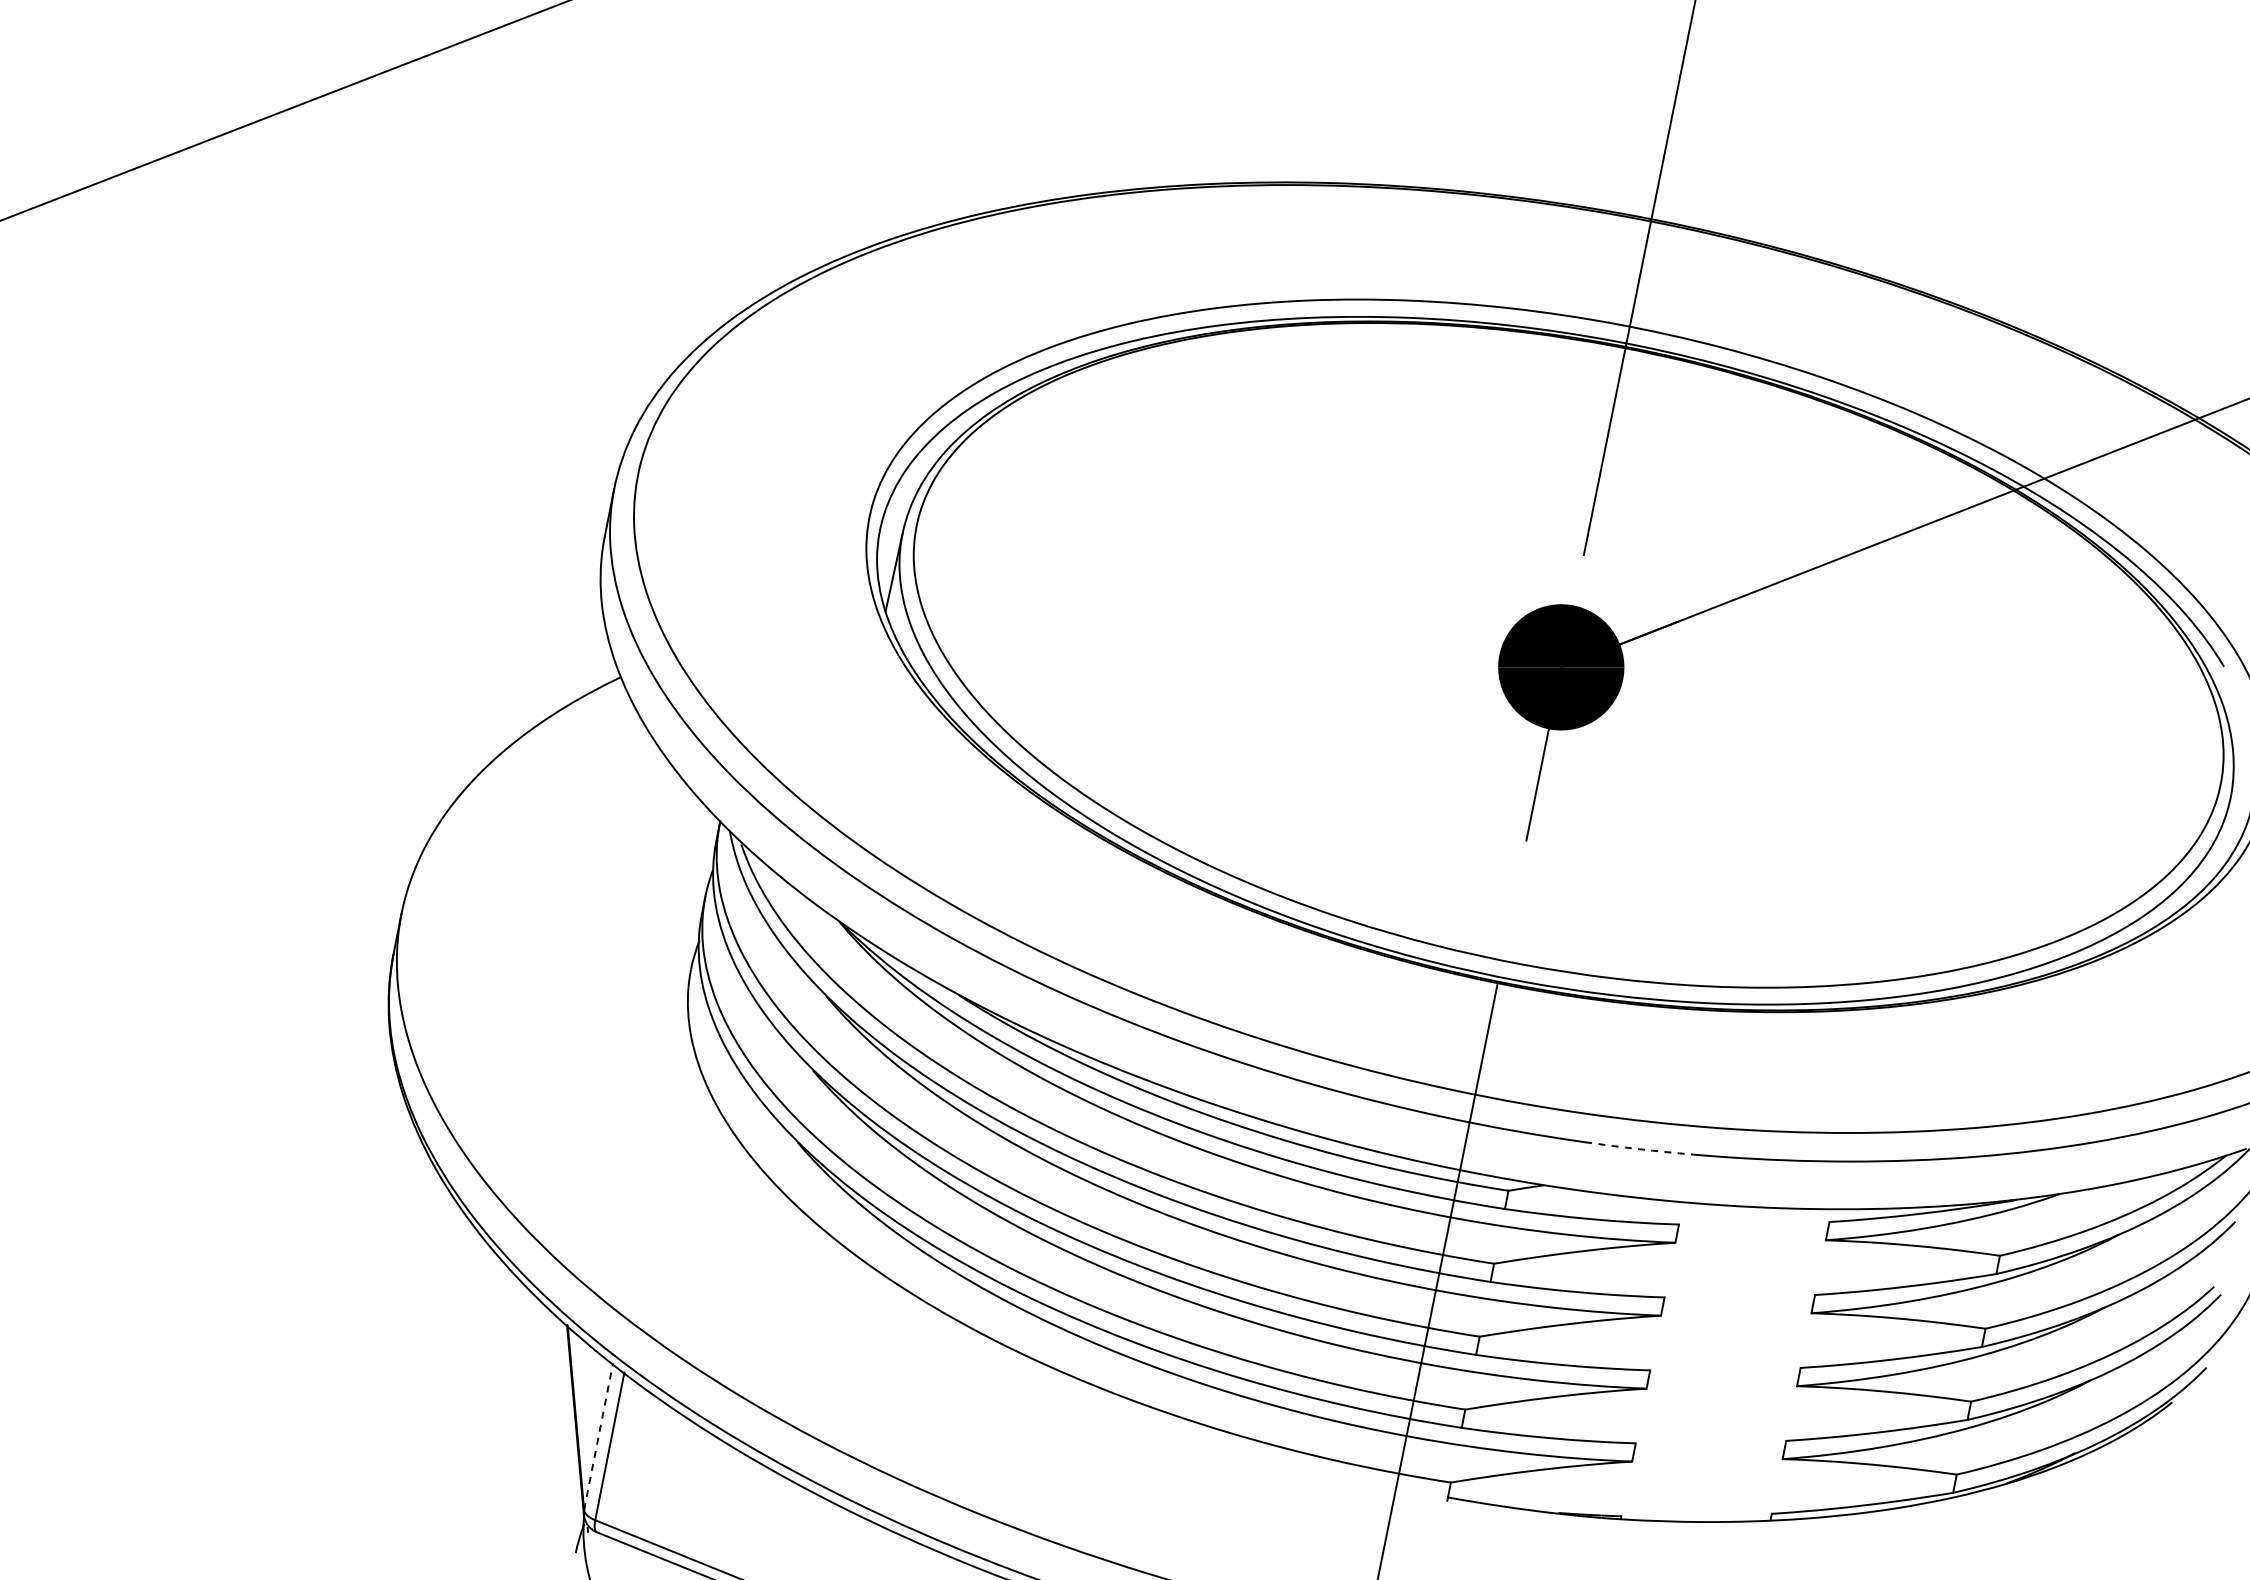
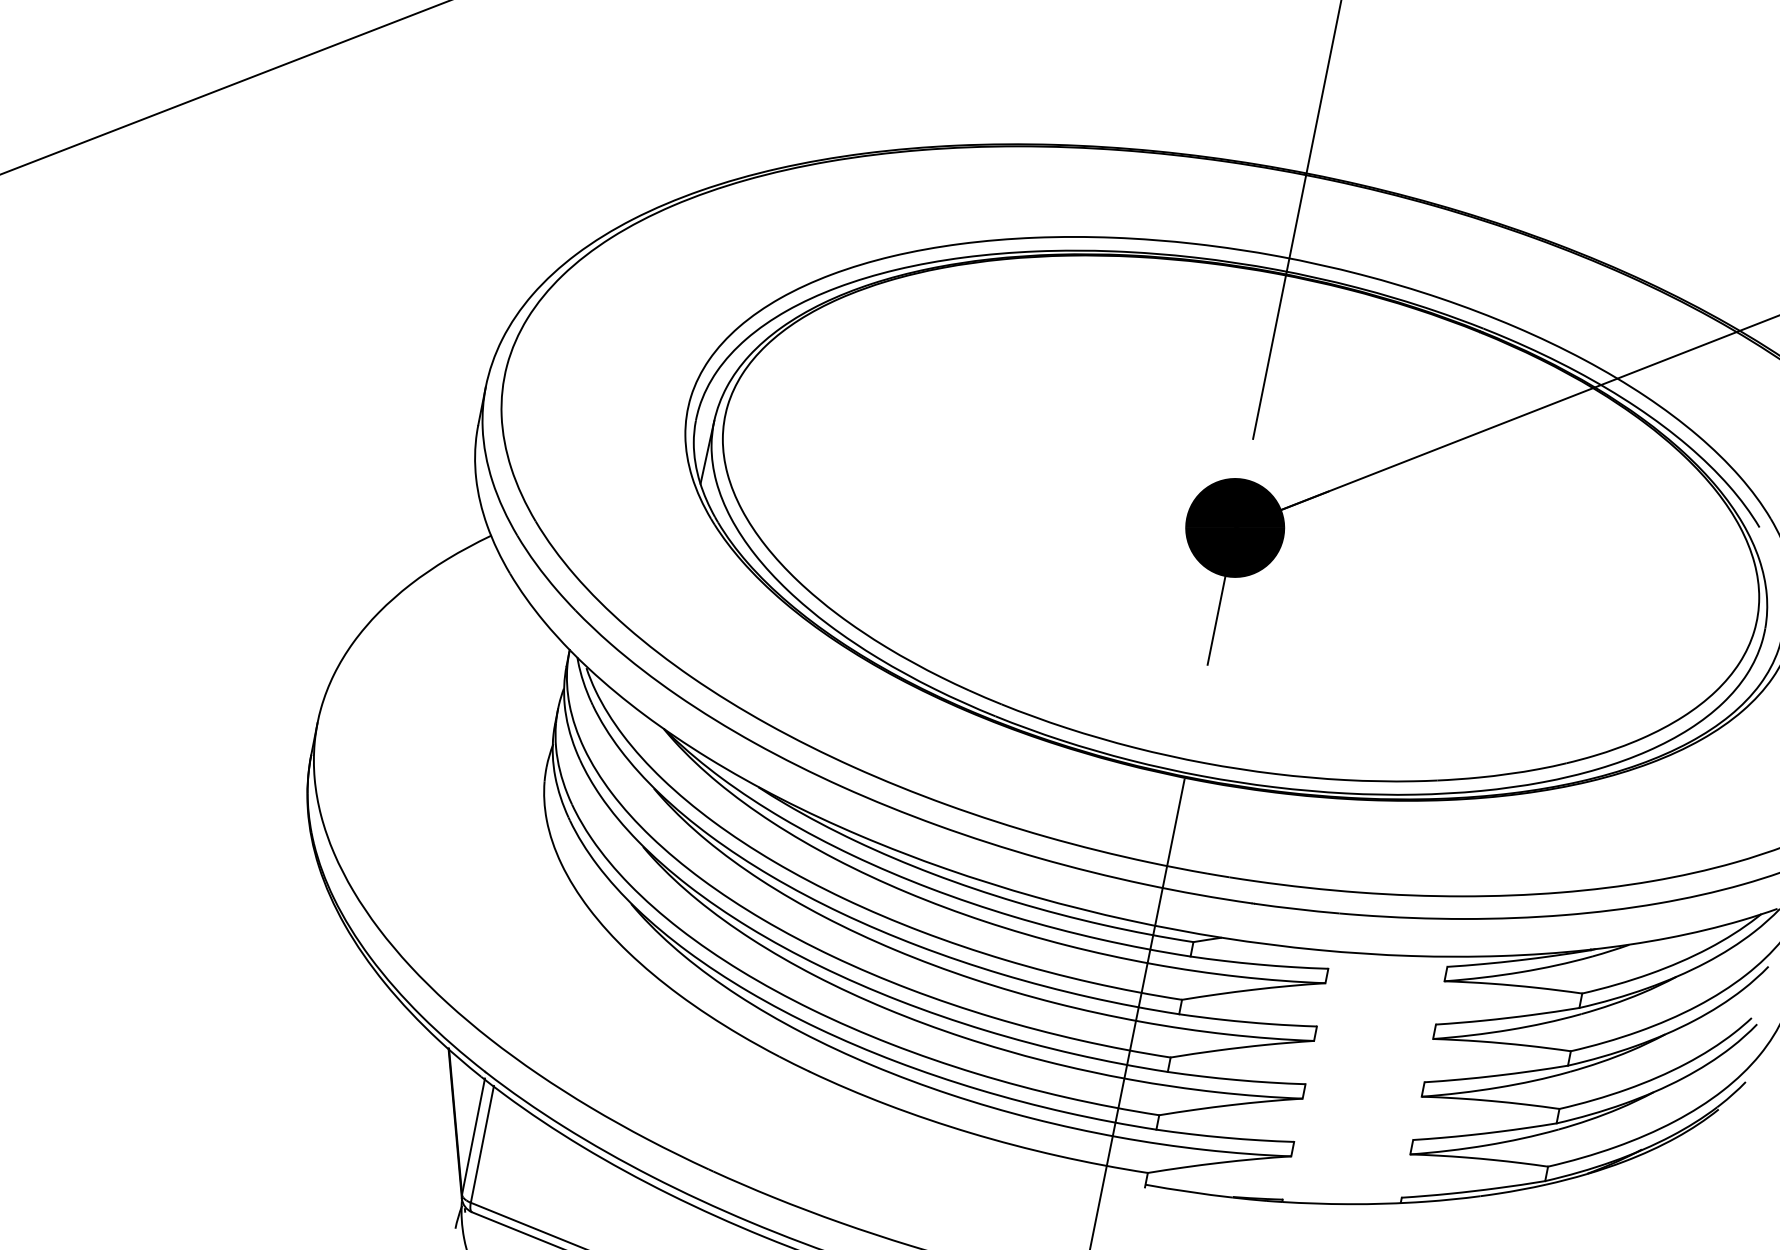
arc: (1639, 1149) -> (1297, 909), dashed -> solid
line: (598, 1436) -> (473, 1136), dashed -> solid

